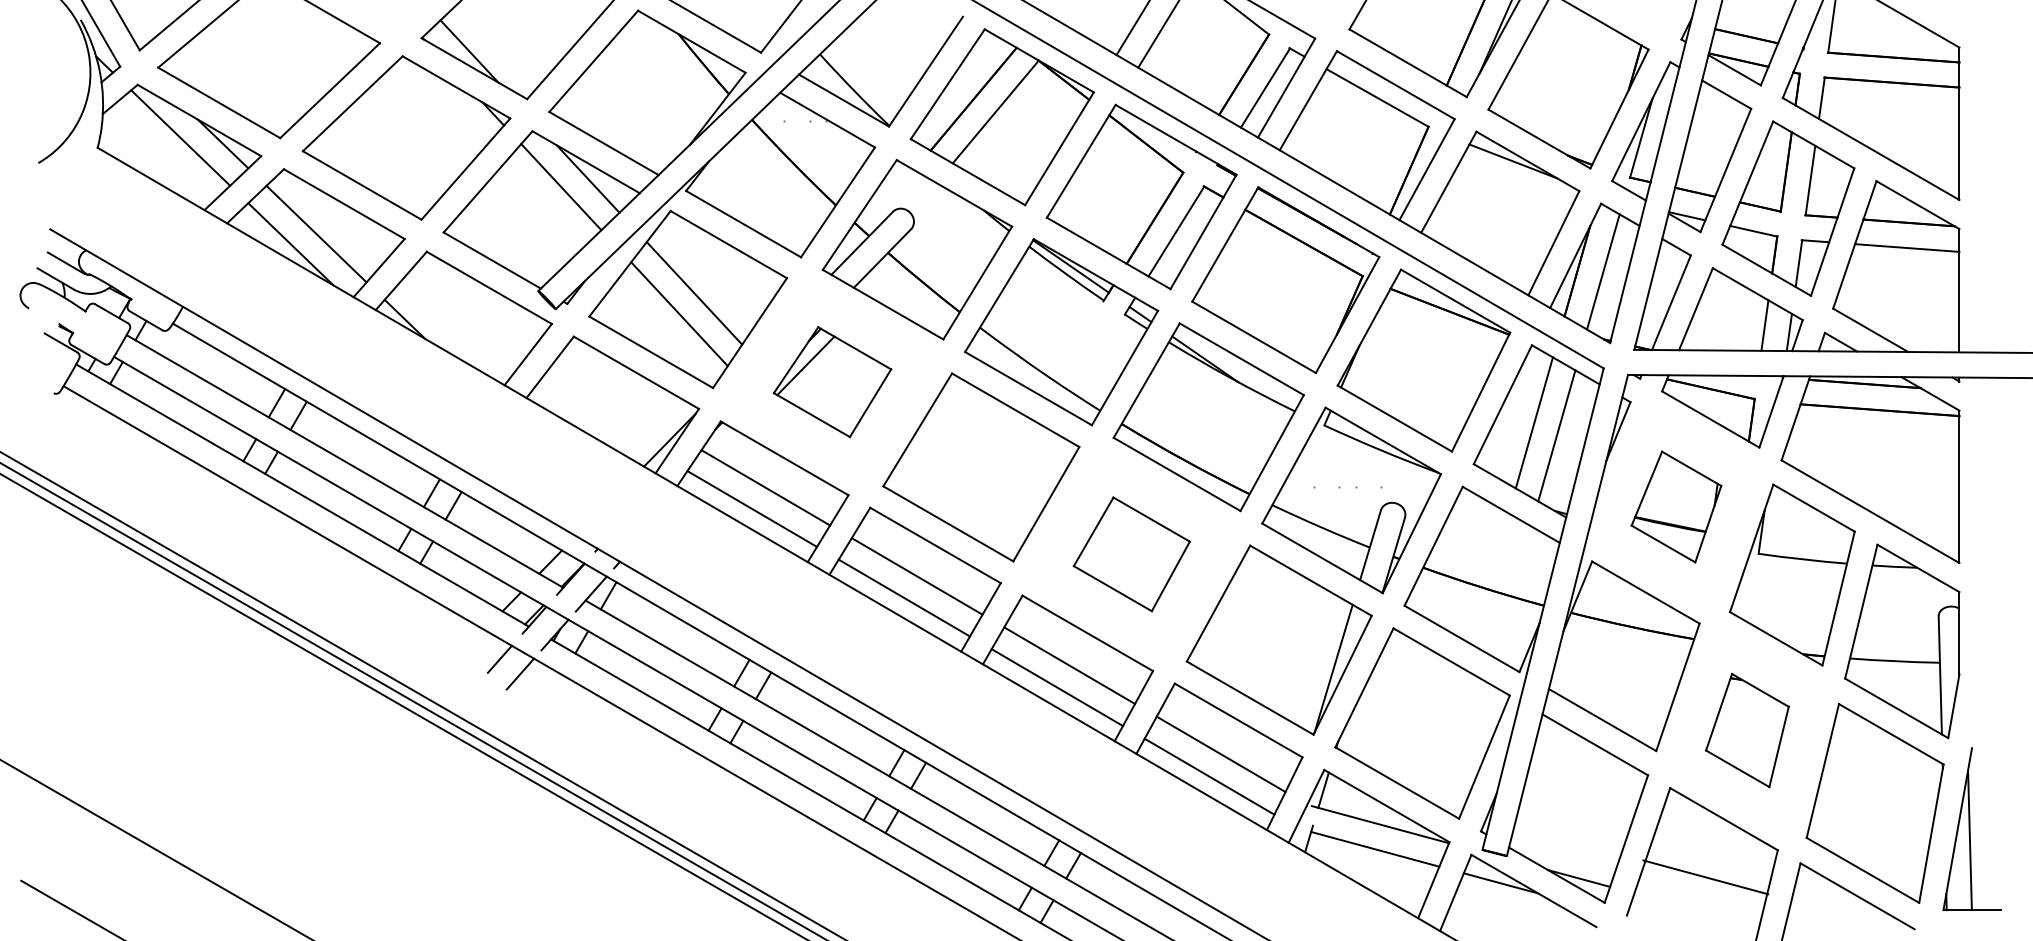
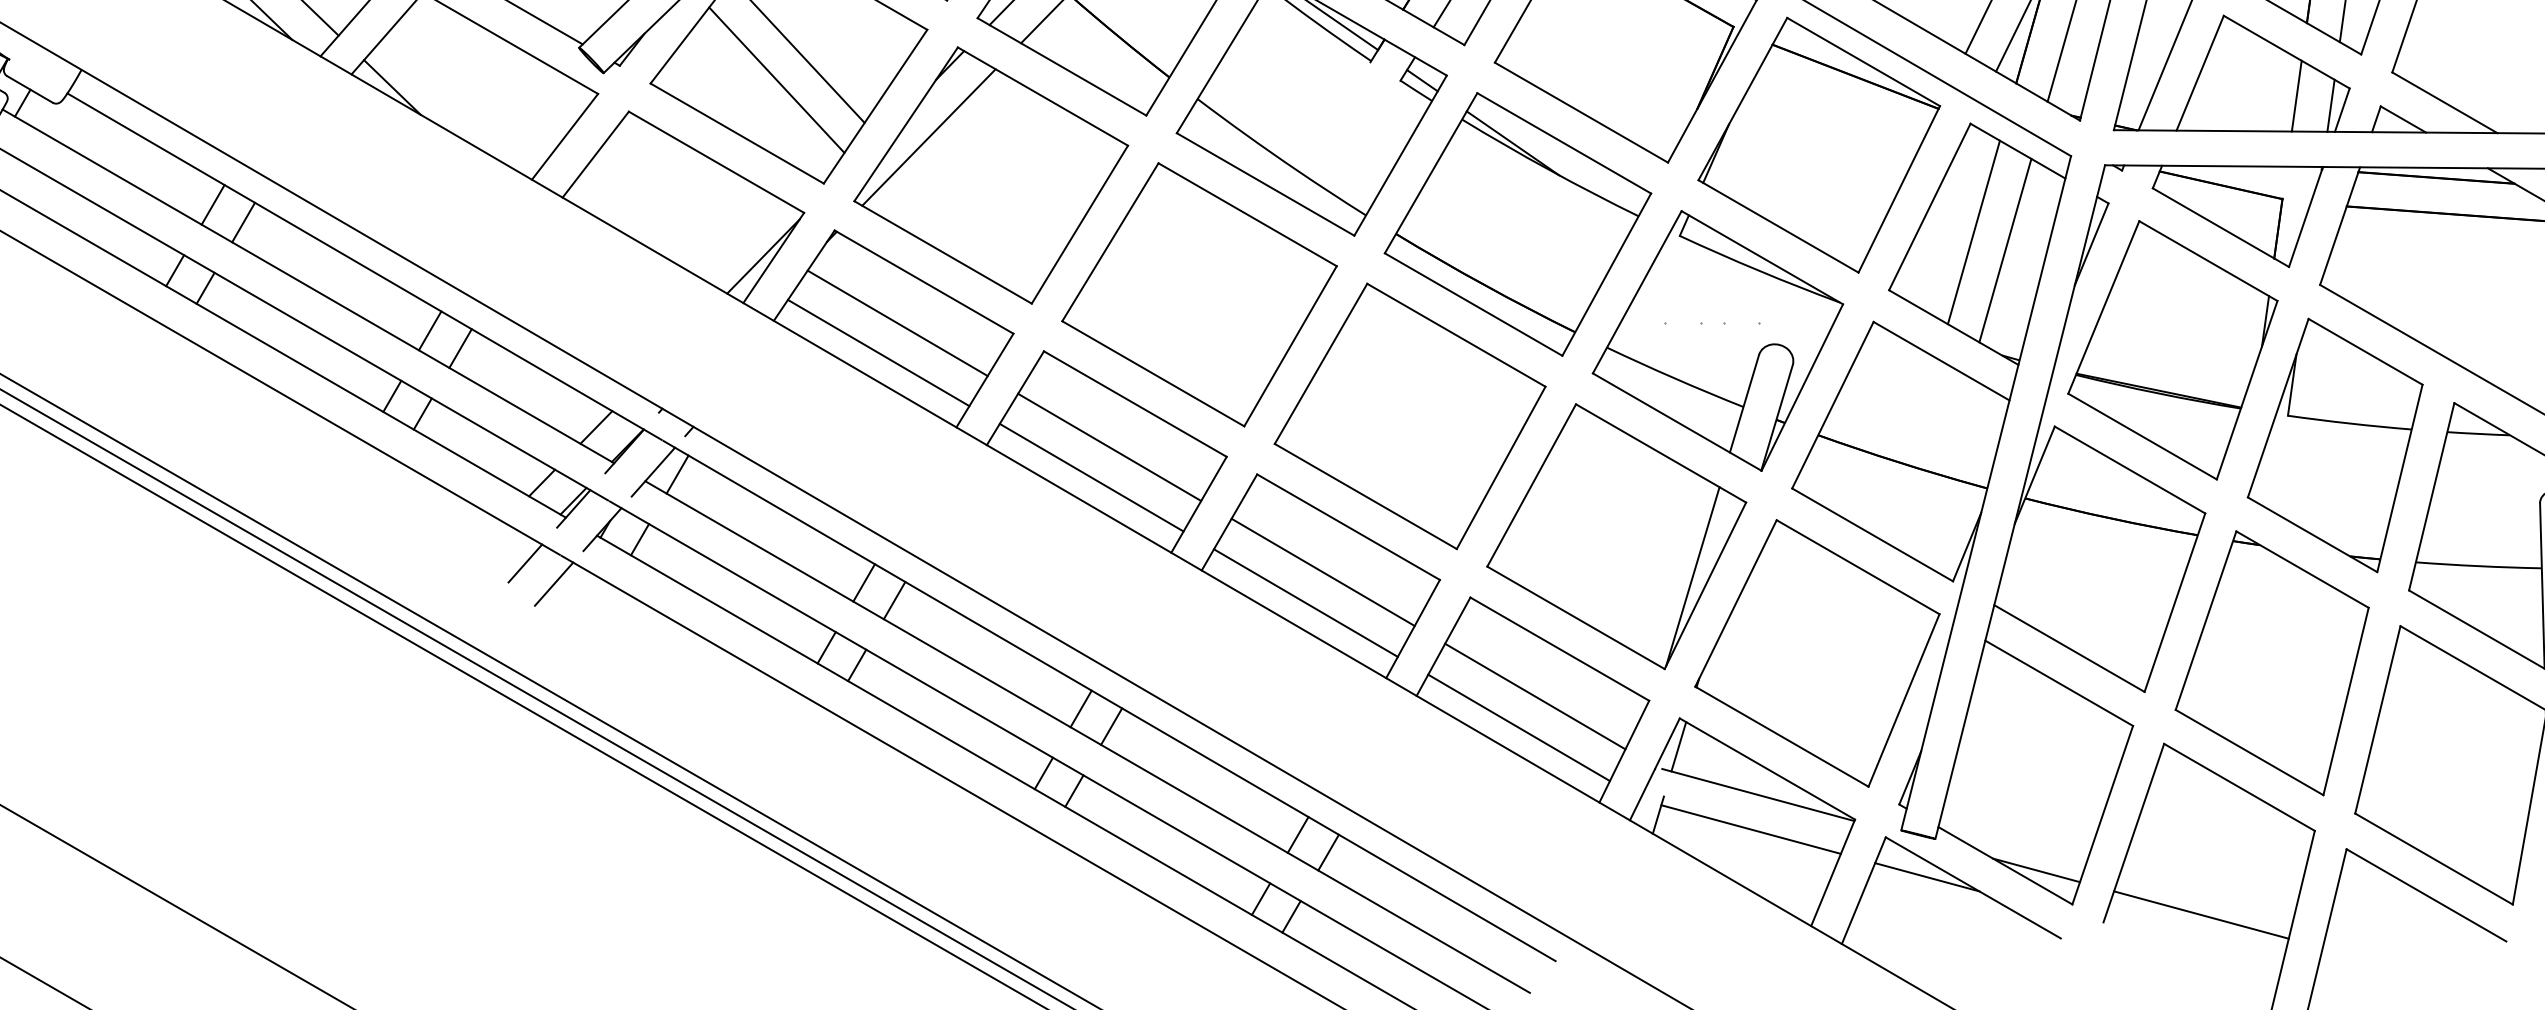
part: (832, 381) -> (991, 174), size x1.67
part: (1676, 506) -> (2172, 349), size x1.67
part: (1131, 554) -> (1409, 416), size x1.67
part: (1747, 730) -> (2272, 663), size x1.67
line: (1705, 877) -> (2200, 915), moved

